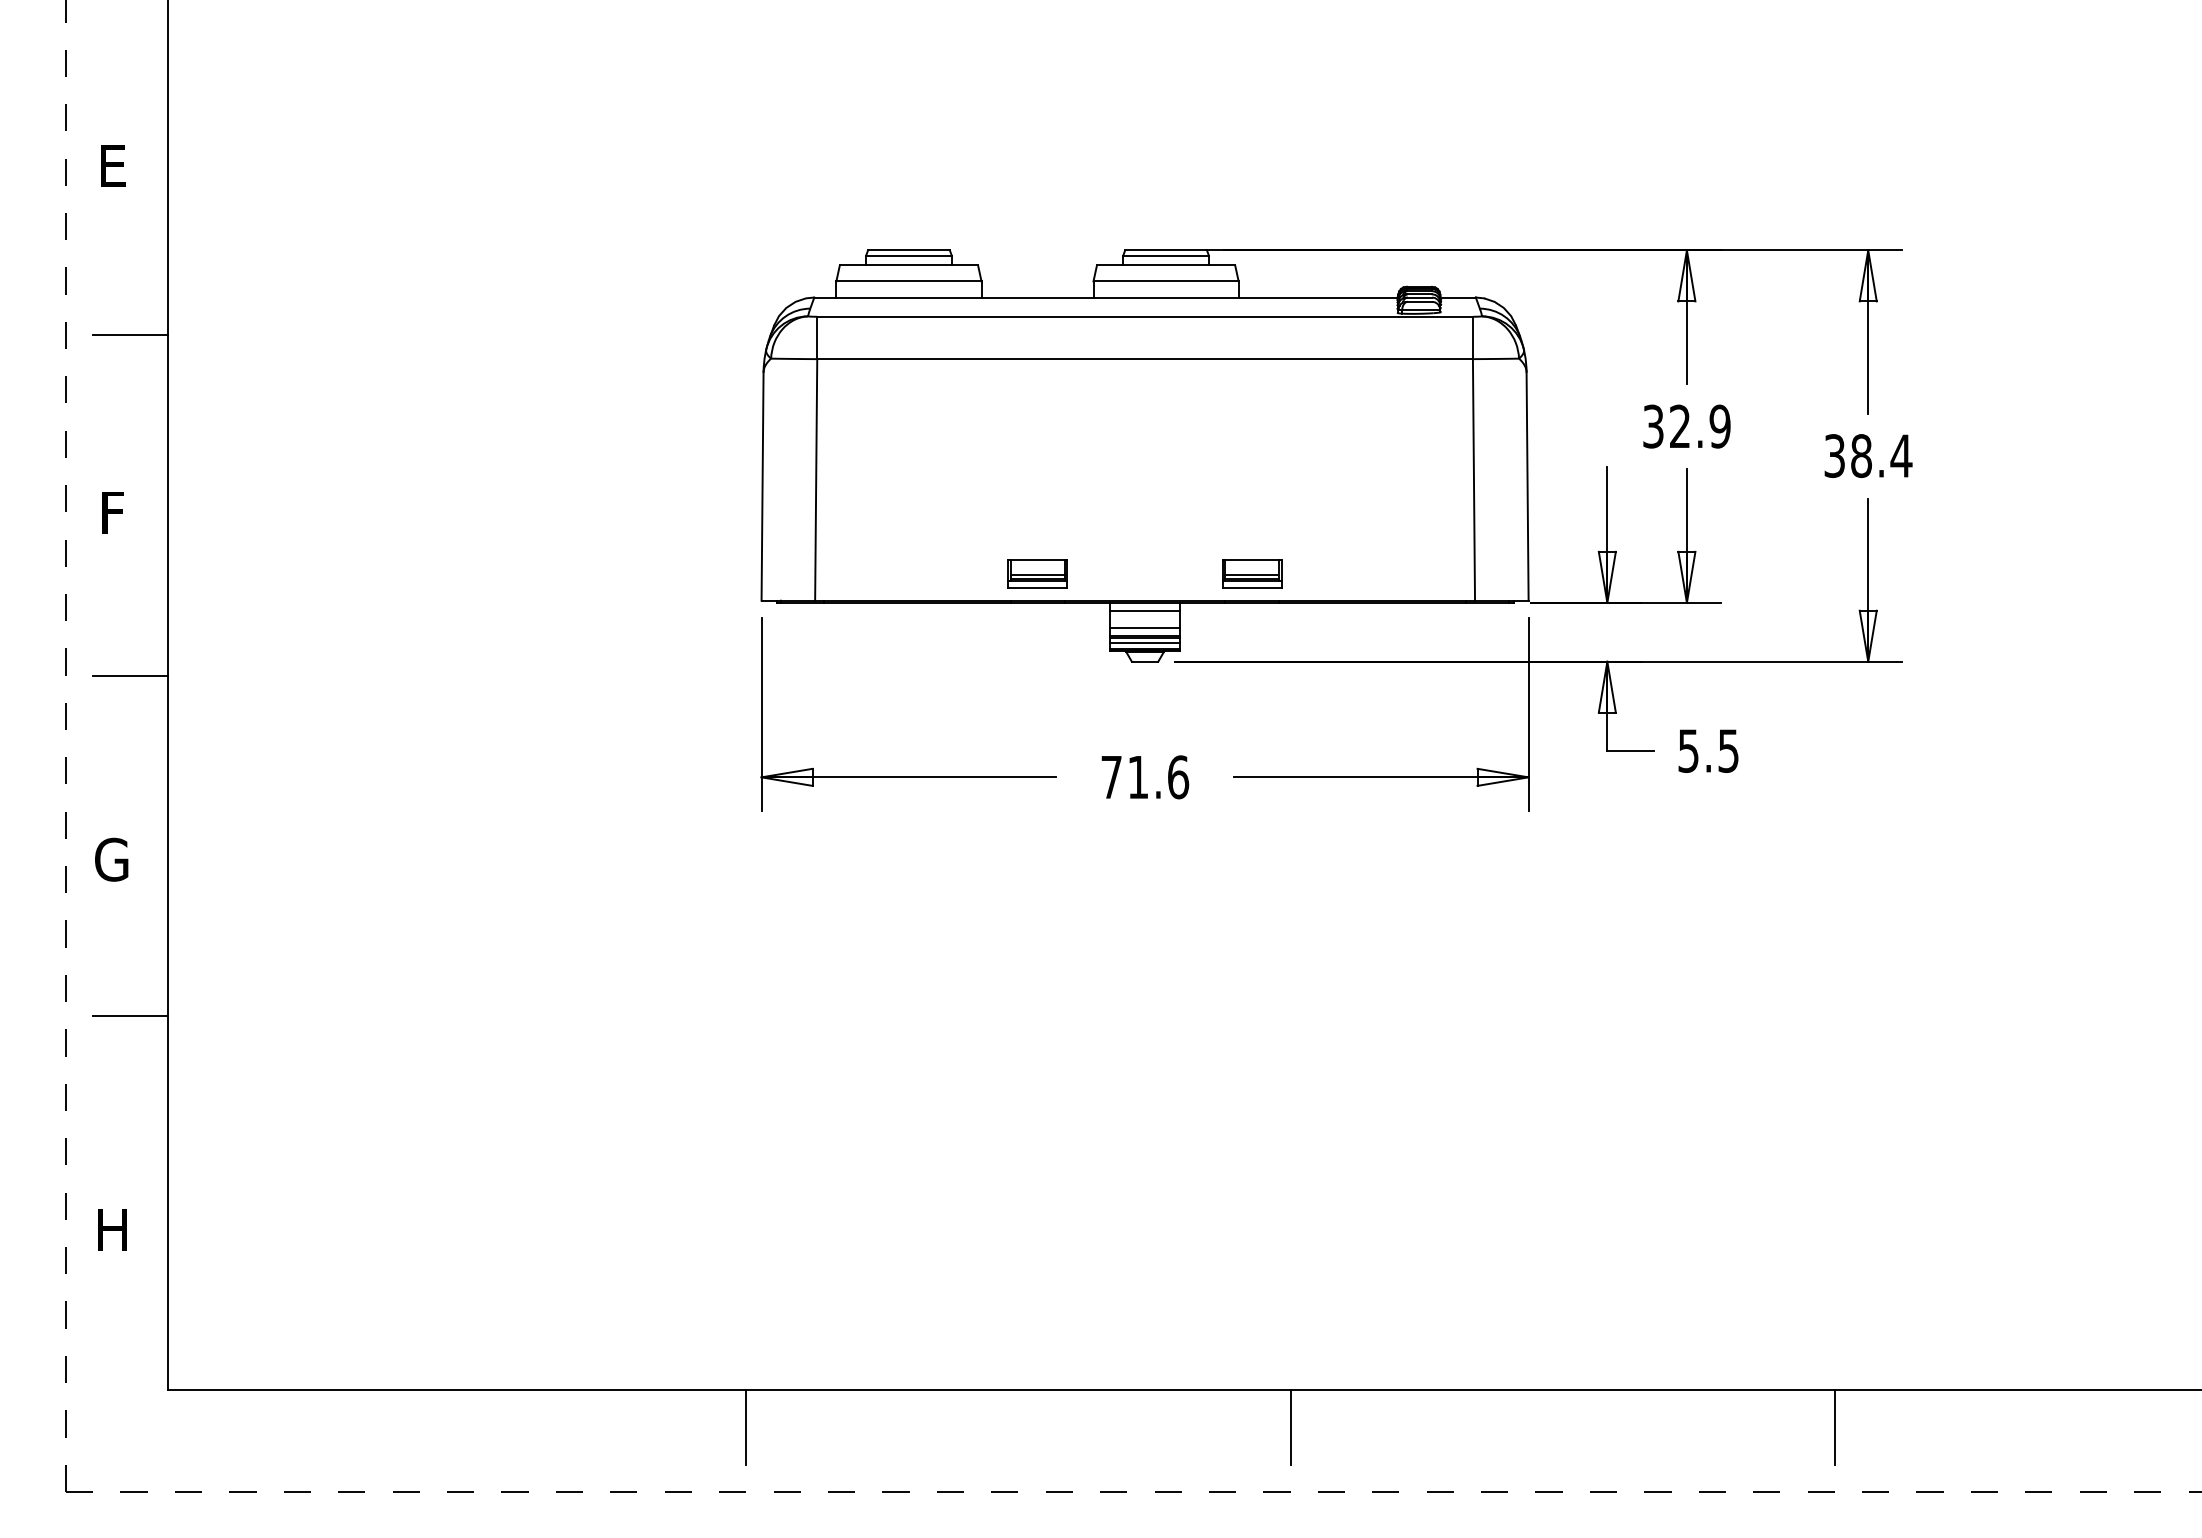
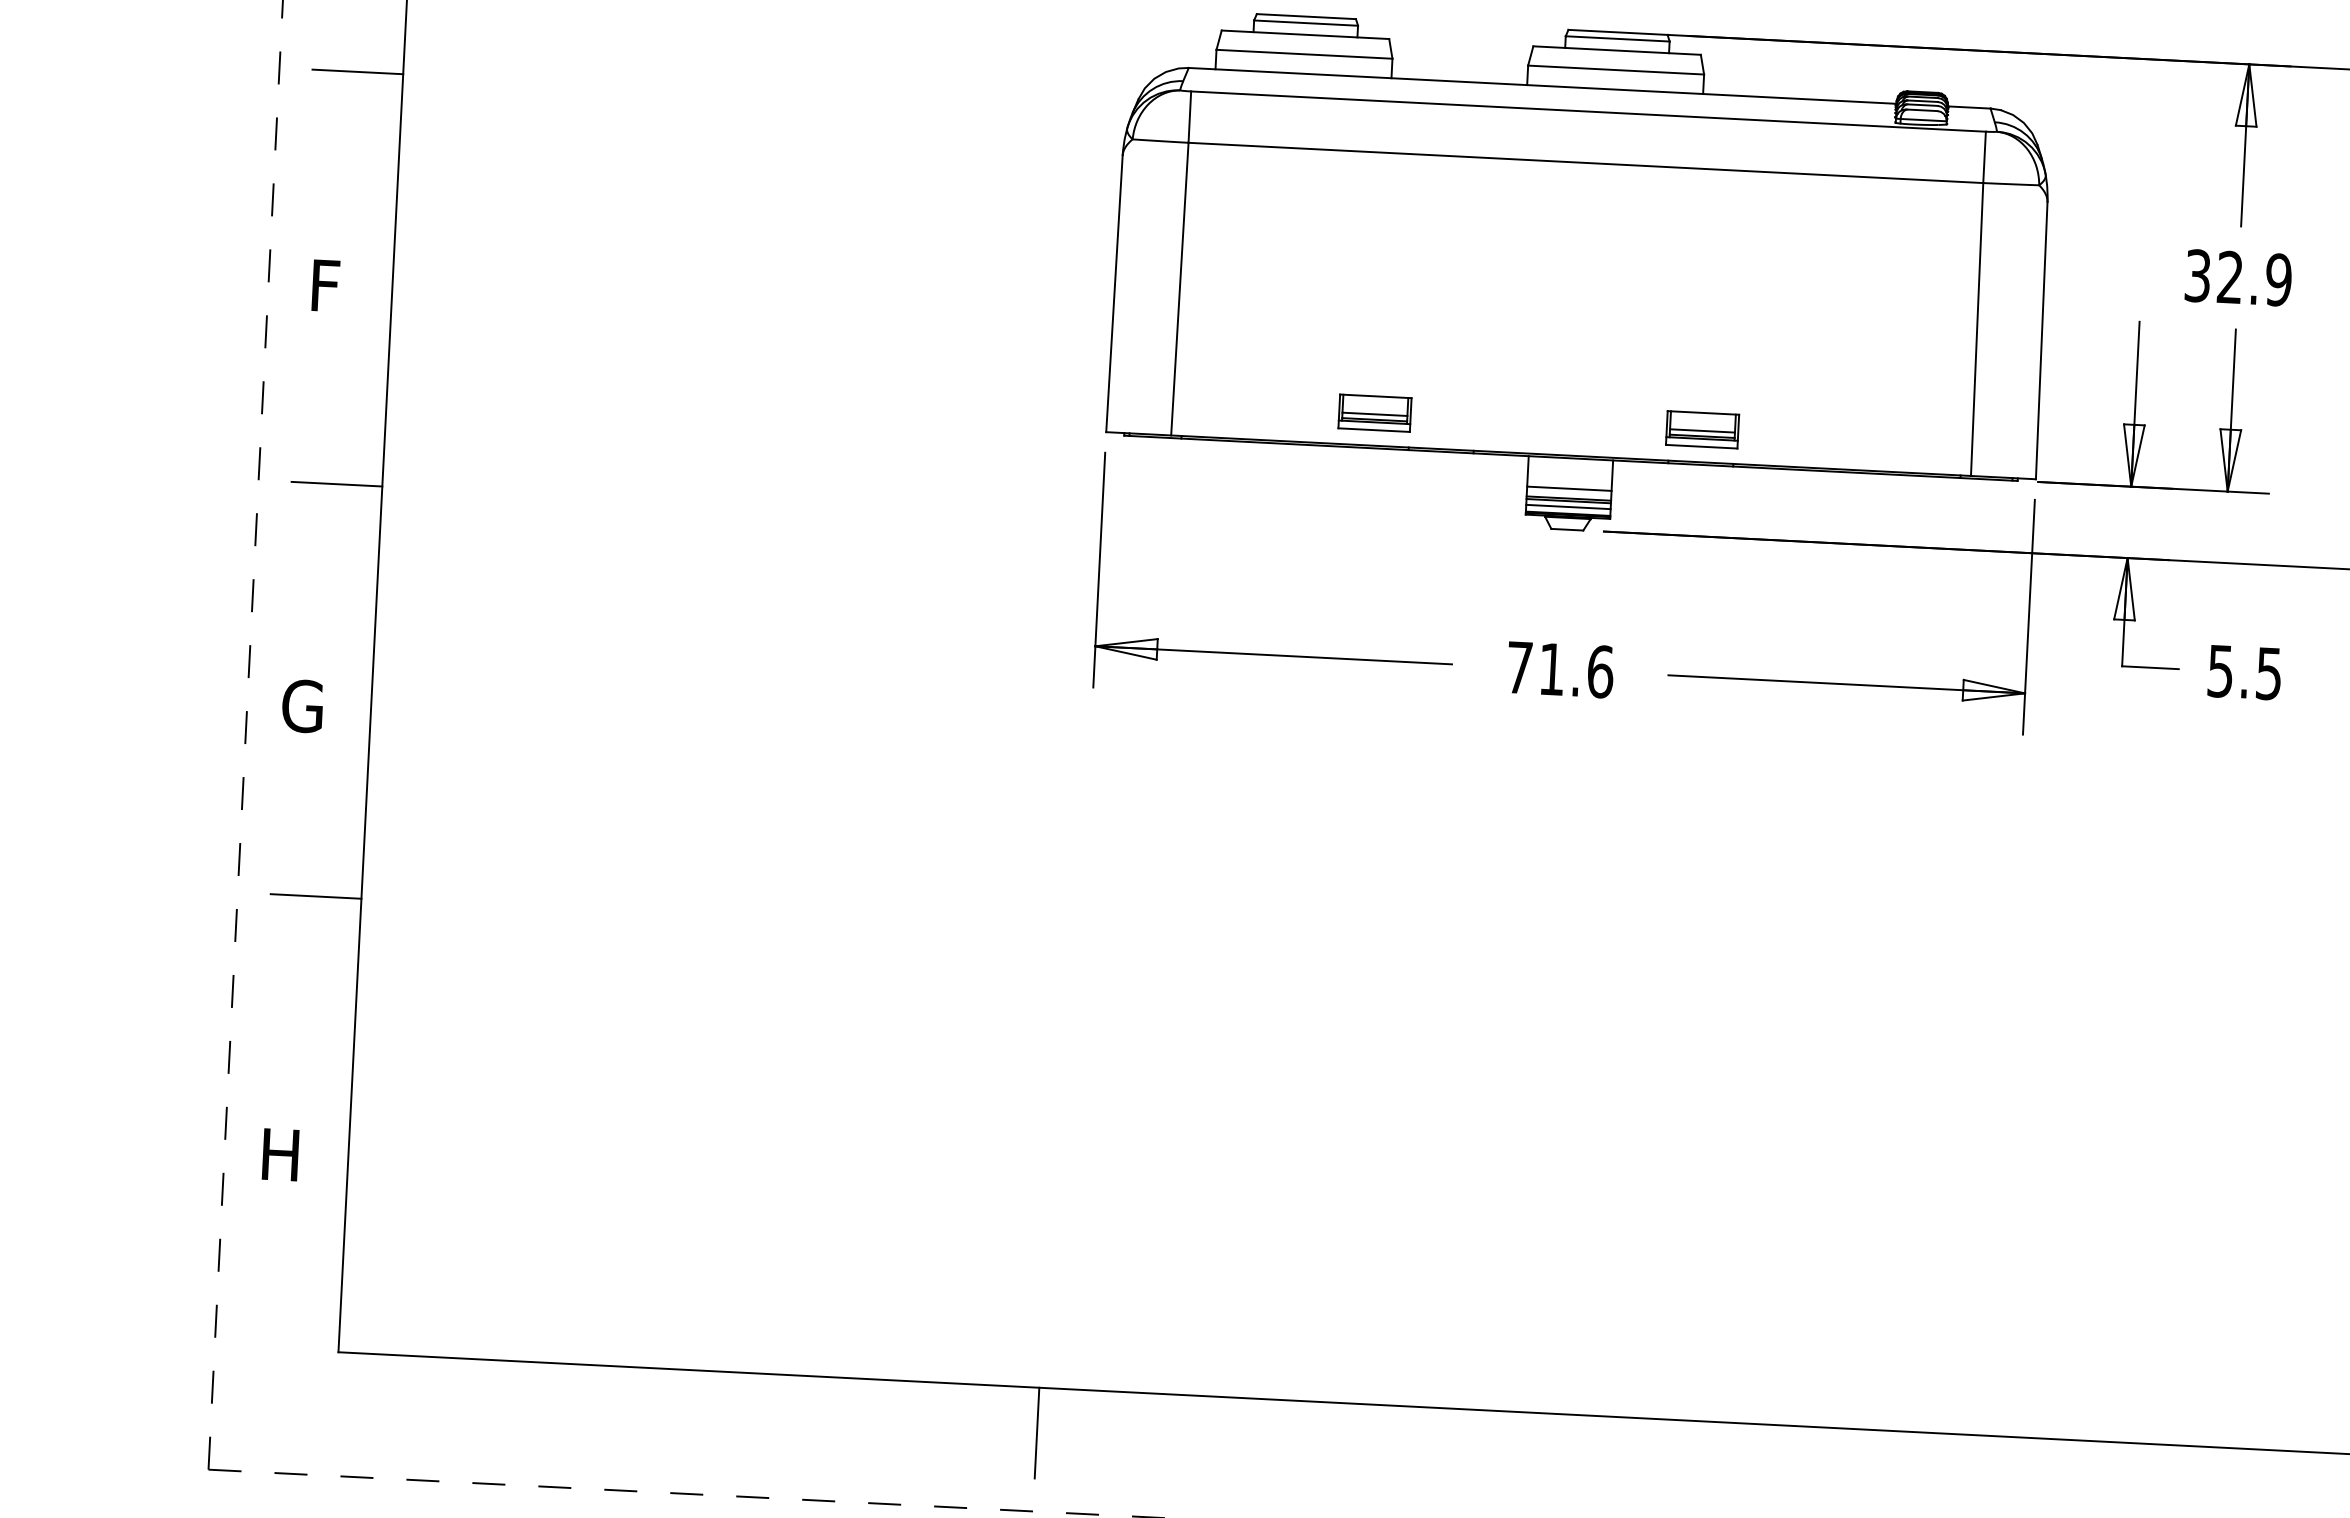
part: (1037, 573) -> (1374, 412), moved
line: (1144, 610) -> (1569, 467), removed
line: (1290, 1426) -> (1696, 1465), removed

